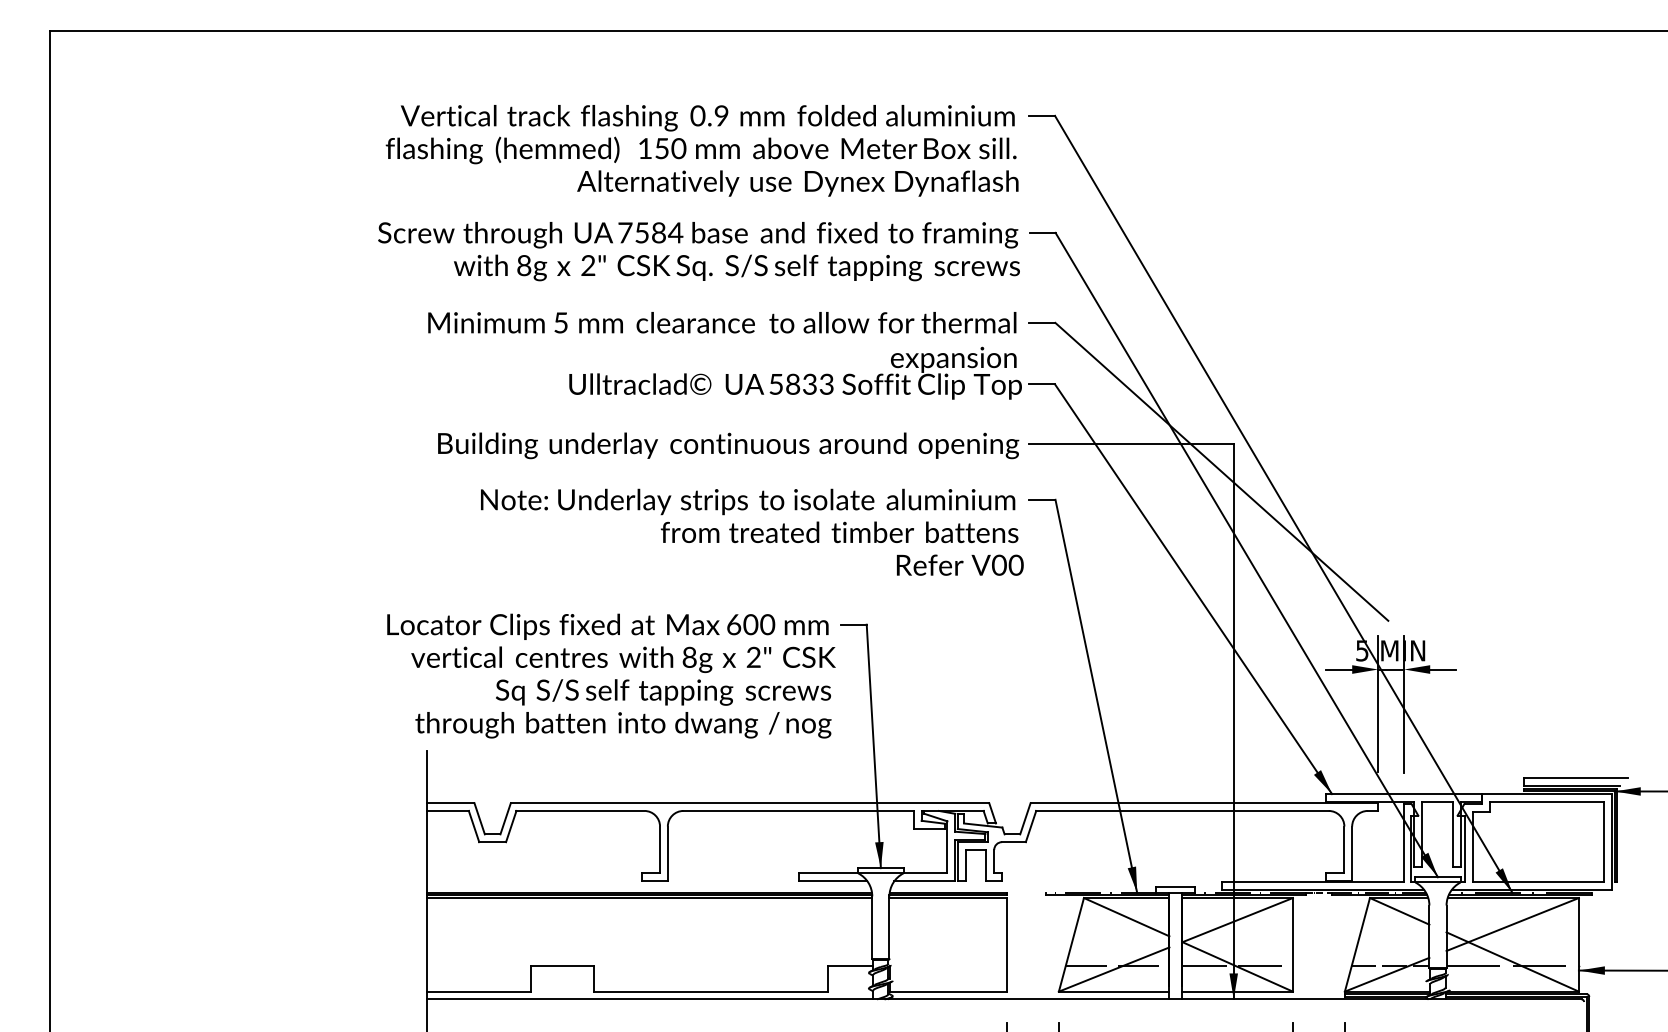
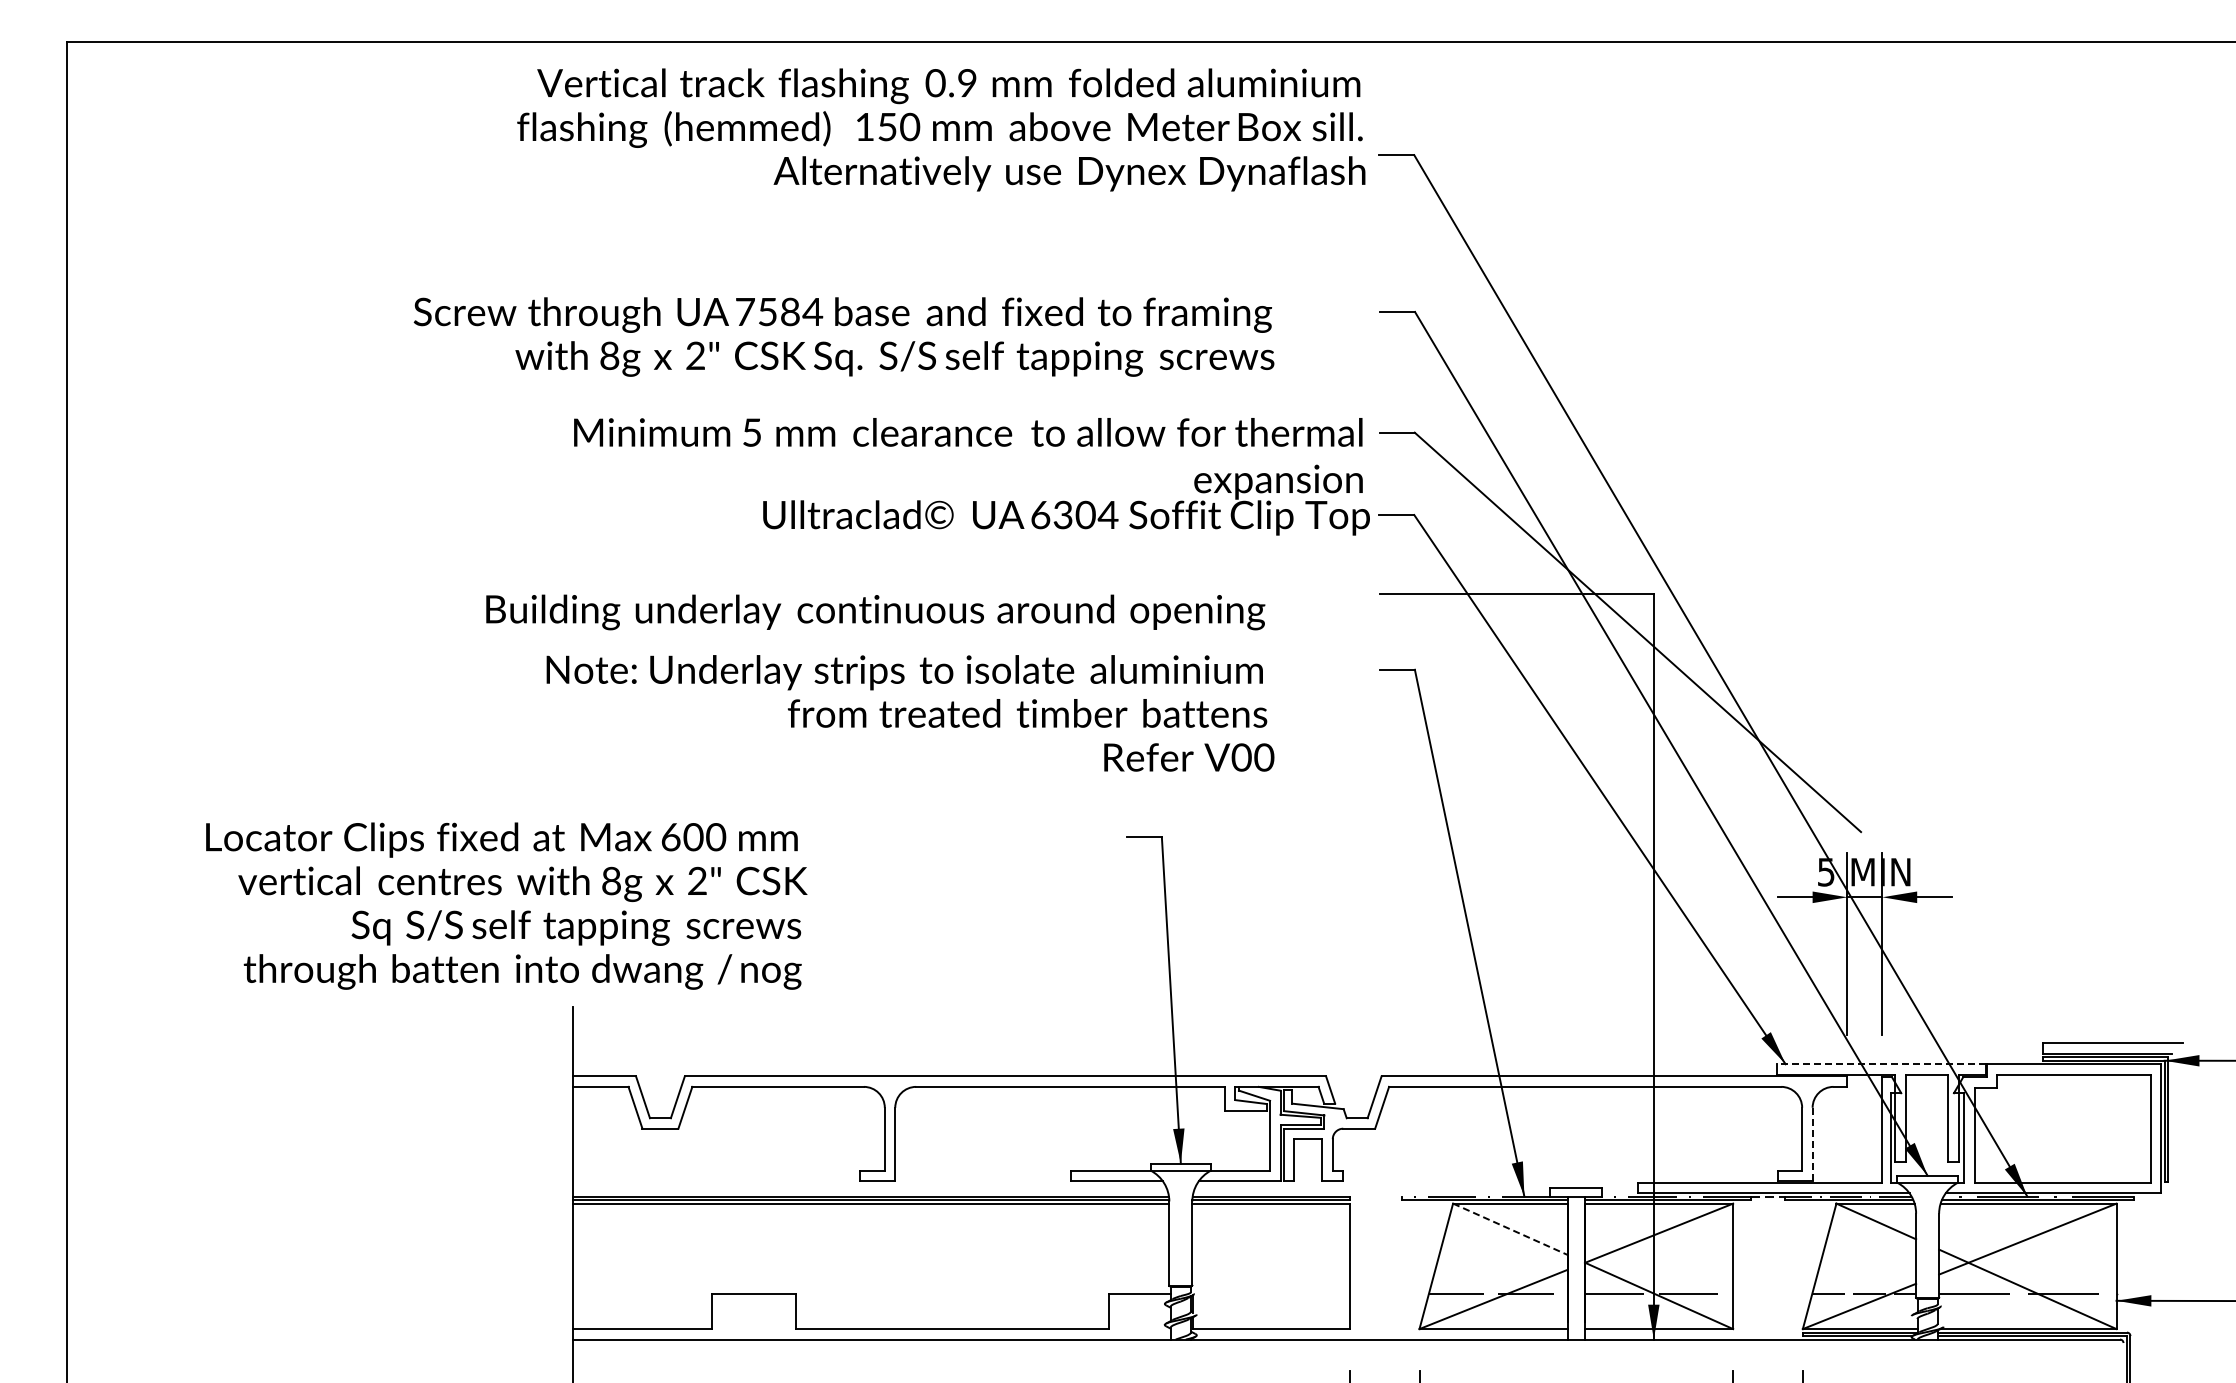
text: (702, 150) -> (941, 129), moved
text: (698, 251) -> (843, 336), moved
text: (801, 383) -> (1074, 514), 5833 -> 6304
text: (728, 445) -> (875, 612), moved
text: (752, 532) -> (910, 713), moved
text: (611, 675) -> (506, 905), moved
line: (1403, 794) -> (1881, 1064), solid -> dashed
line: (1352, 853) -> (1812, 1144), solid -> dashed
line: (1126, 917) -> (1510, 1229), solid -> dashed

